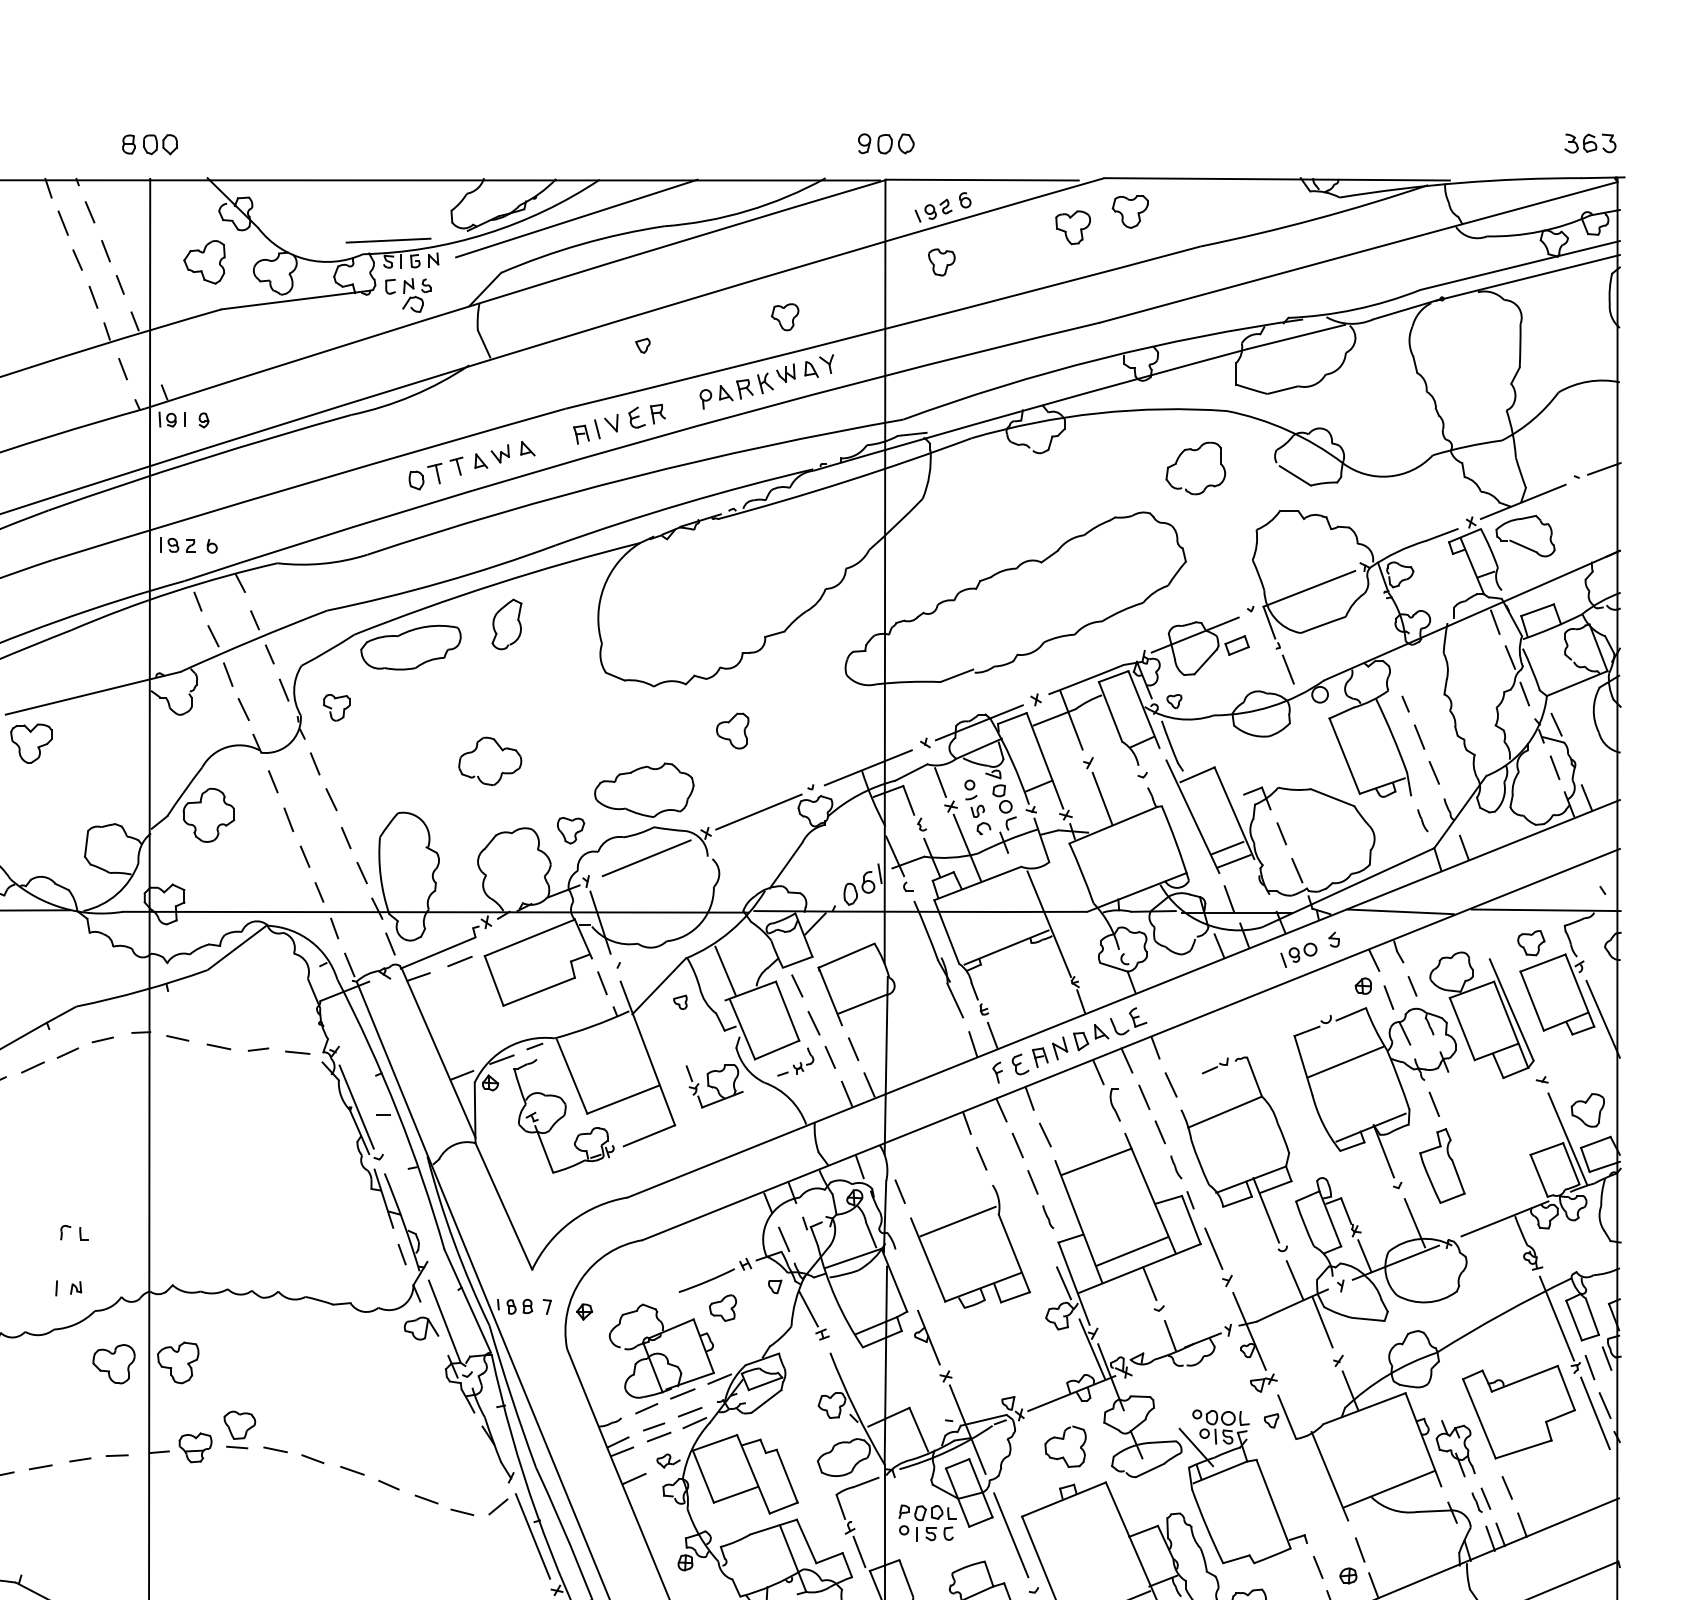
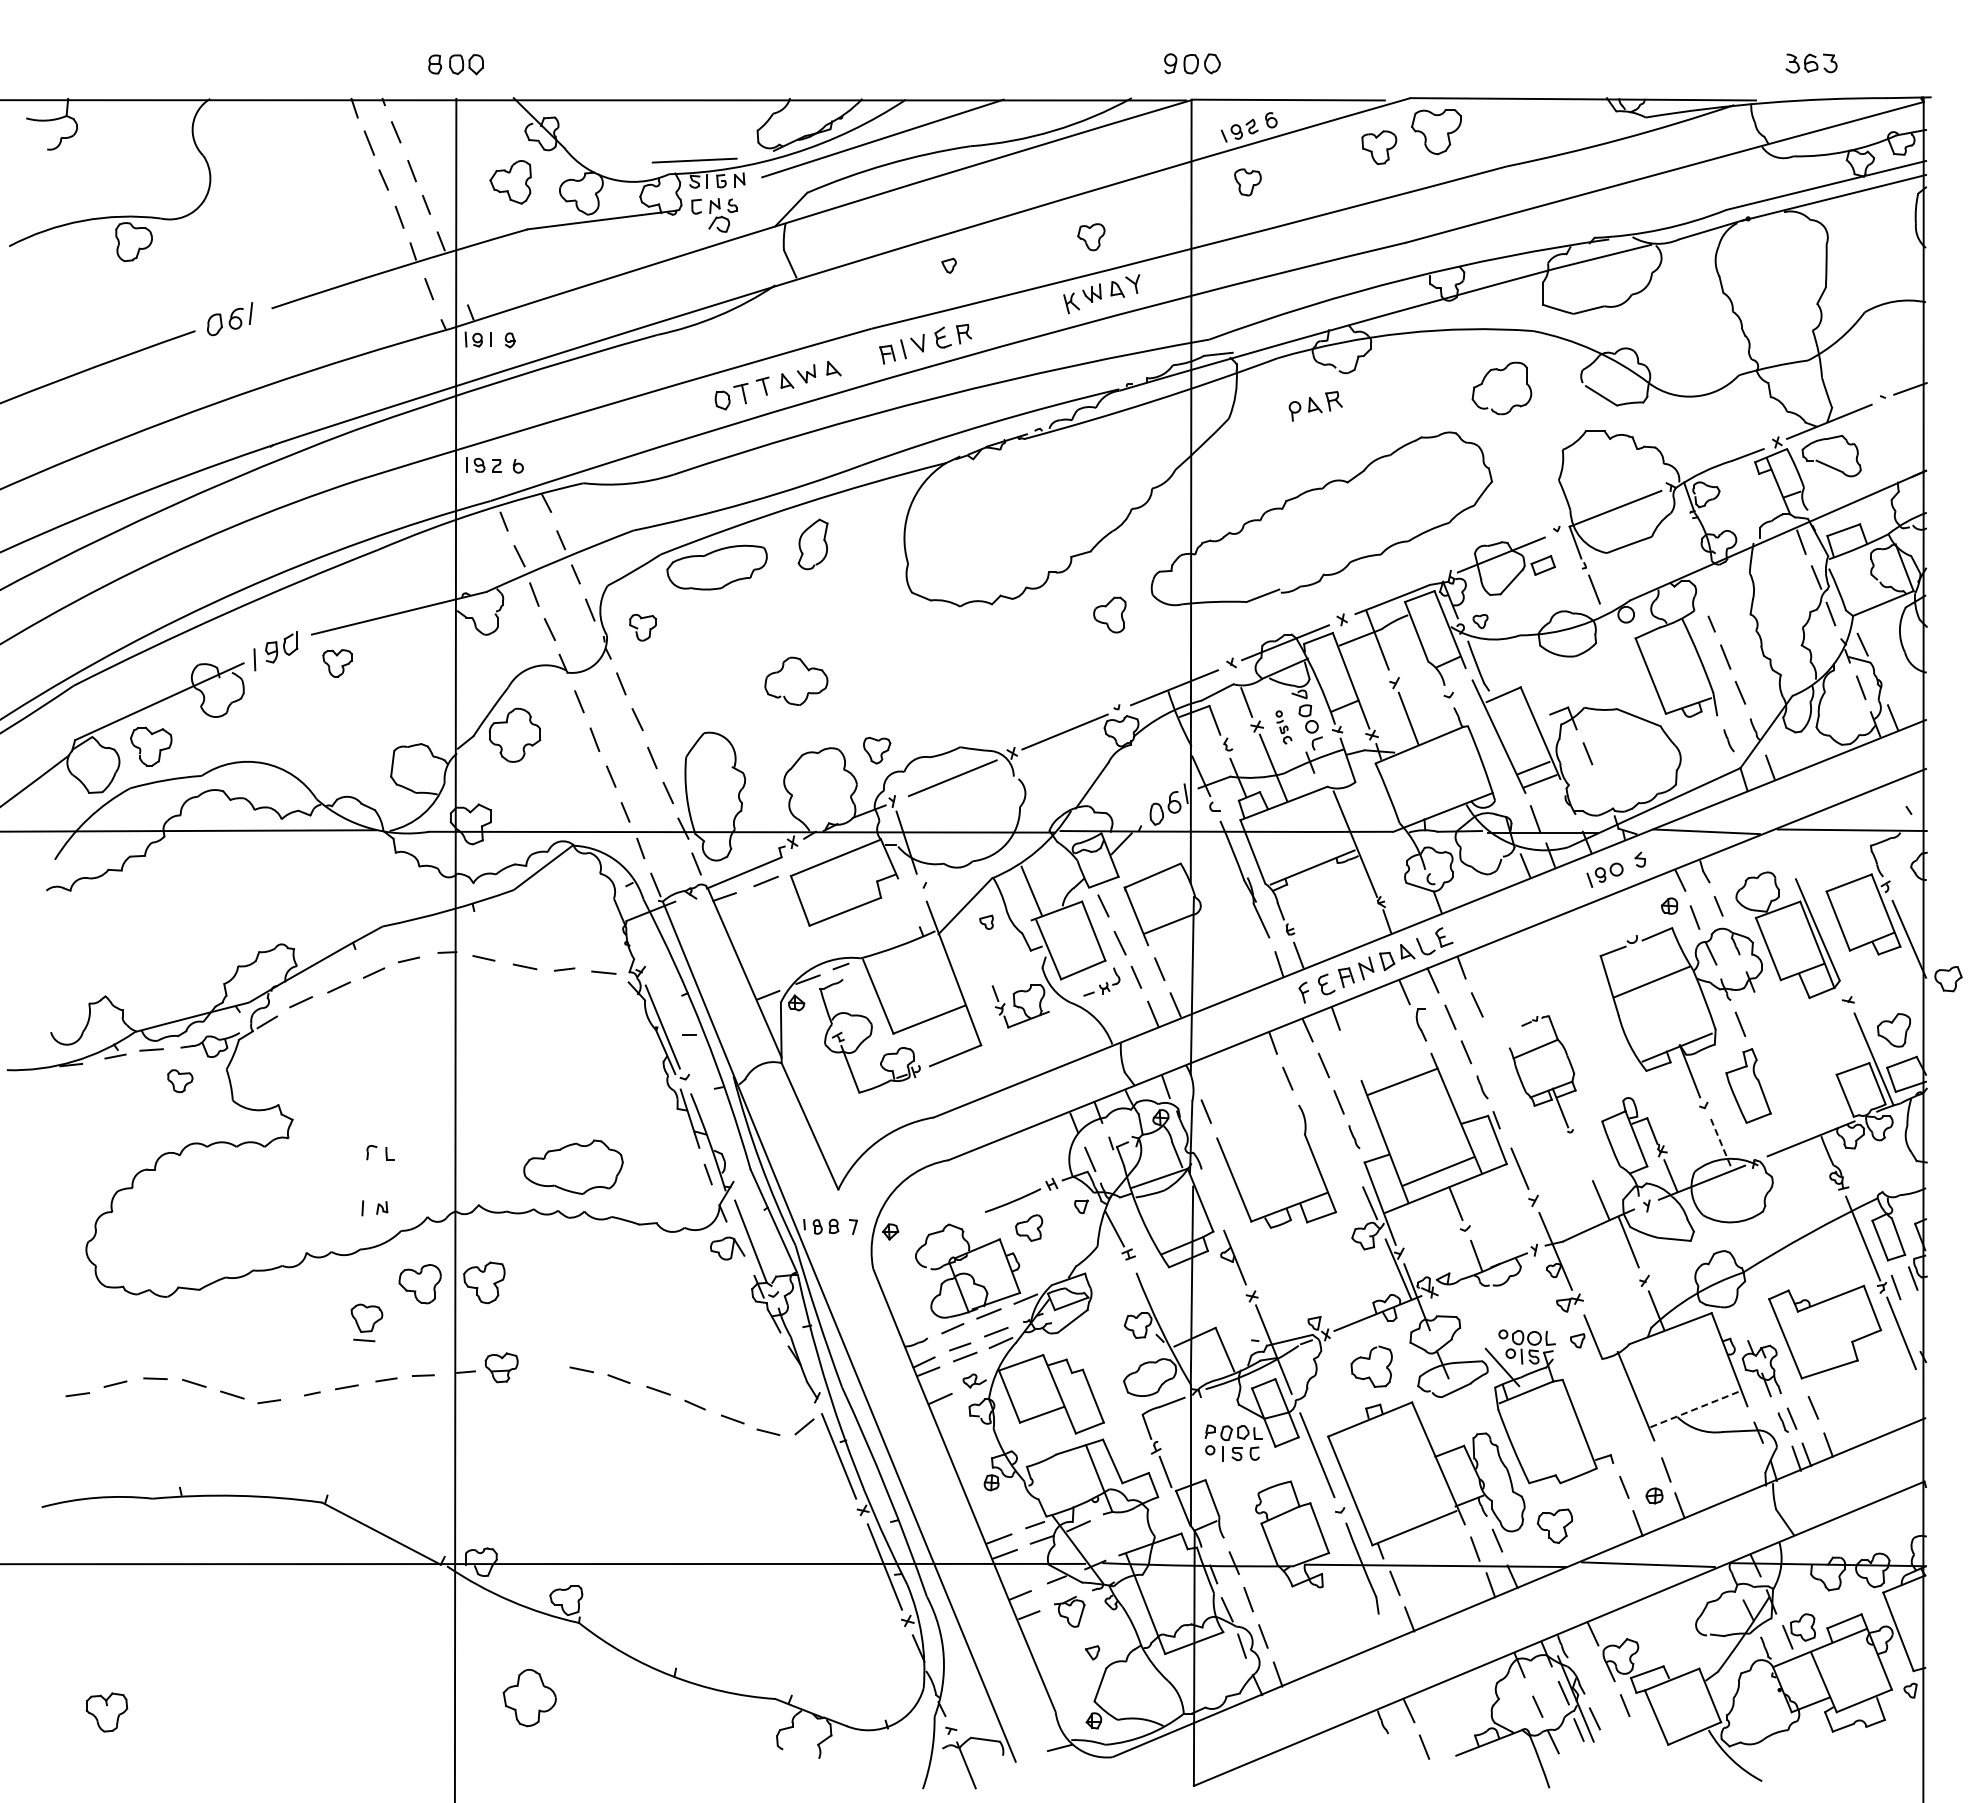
part: (1590, 143) -> (1811, 63), moved
part: (1130, 211) -> (1436, 131), size x1.4
part: (726, 394) -> (1315, 406), moved
part: (732, 730) -> (1109, 614), moved
part: (31, 743) -> (337, 663), size x0.7
part: (644, 789) -> (573, 1166), moved
part: (977, 807) -> (1283, 727), size x0.6
line: (1297, 870) -> (1603, 790), removed
part: (1531, 943) -> (1948, 979), moved
line: (602, 983) -> (908, 903), removed
line: (1045, 1134) -> (1351, 1054), removed
part: (1236, 1154) -> (1542, 1074), size x0.6
line: (957, 1221) -> (1263, 1141), removed
line: (1415, 1223) -> (1721, 1143), solid -> dashed
line: (1604, 1405) -> (1910, 1325), removed
part: (239, 1429) -> (366, 1322), moved
line: (1389, 1489) -> (1695, 1409), solid -> dashed

